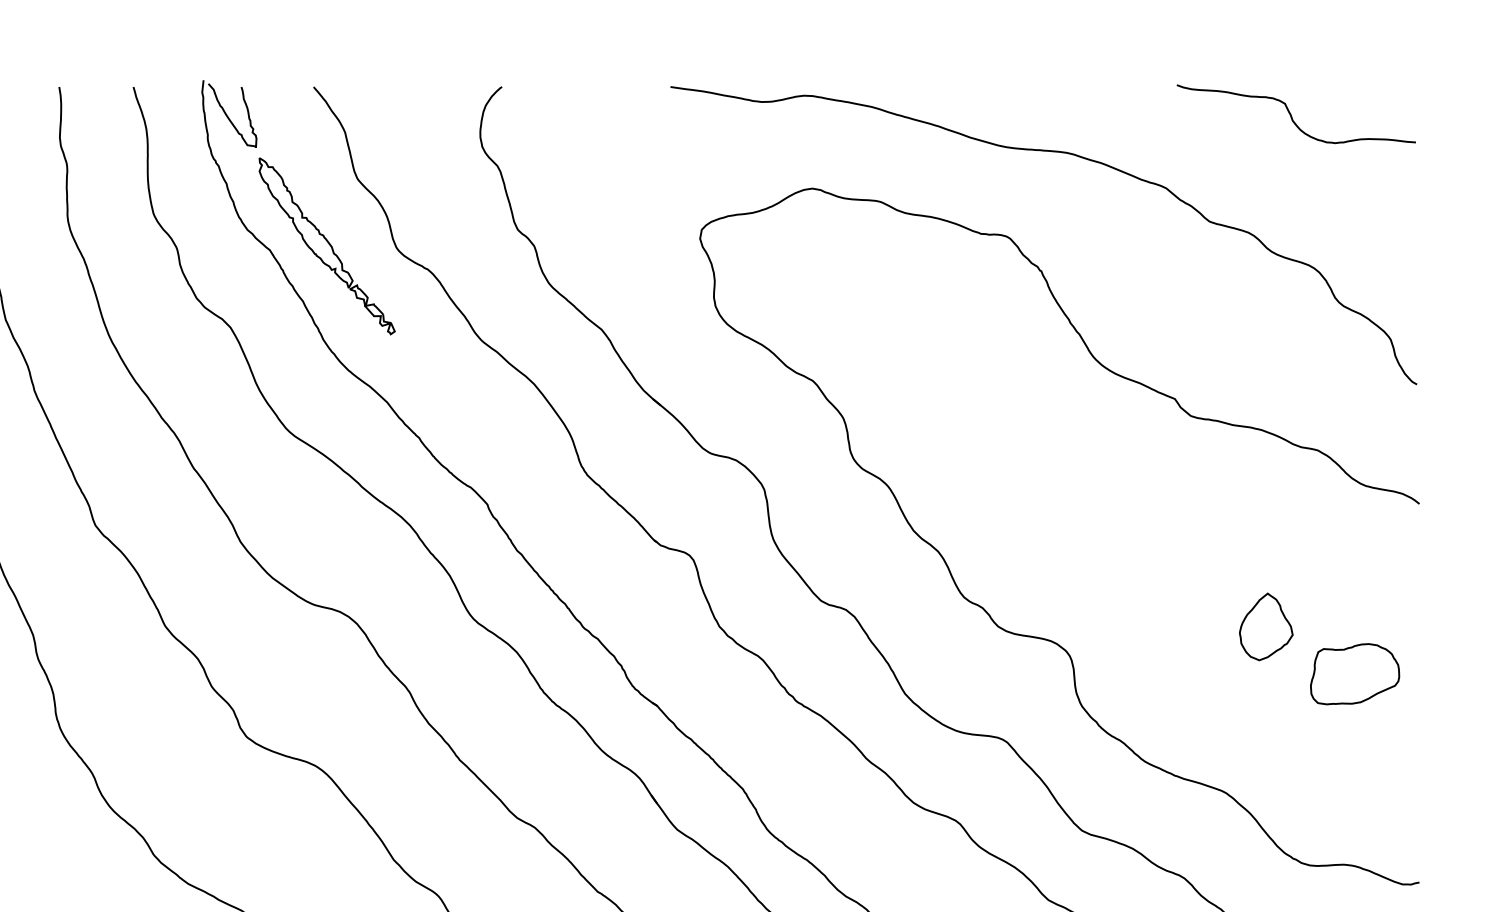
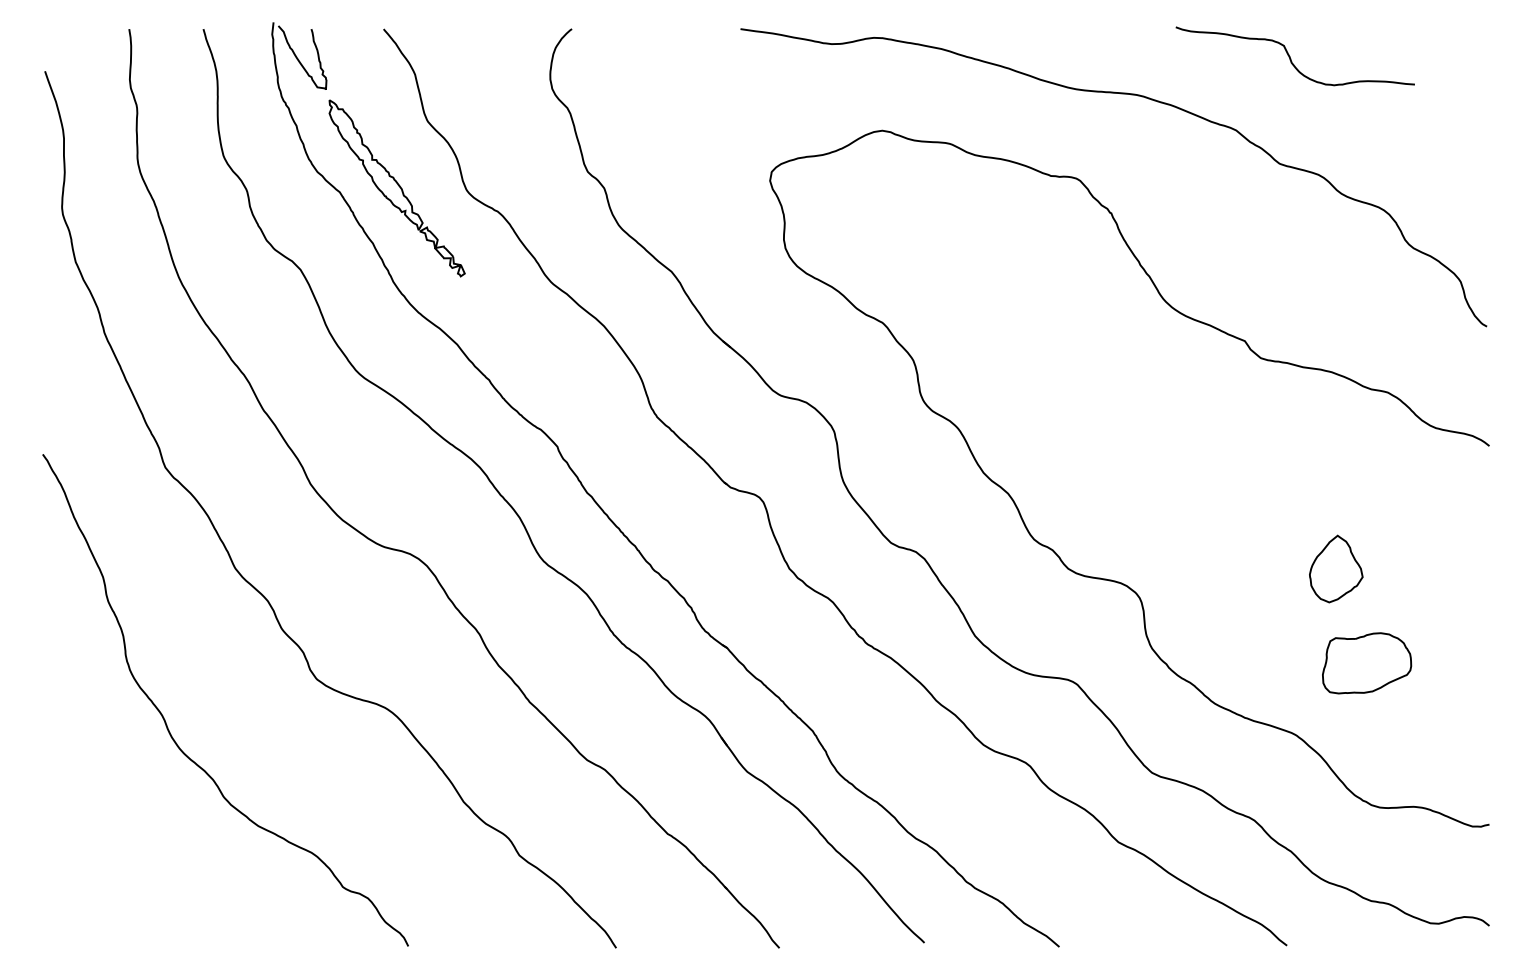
curve: (1292, 116) -> (1291, 58), moved
part: (1355, 674) -> (1367, 663), moved

